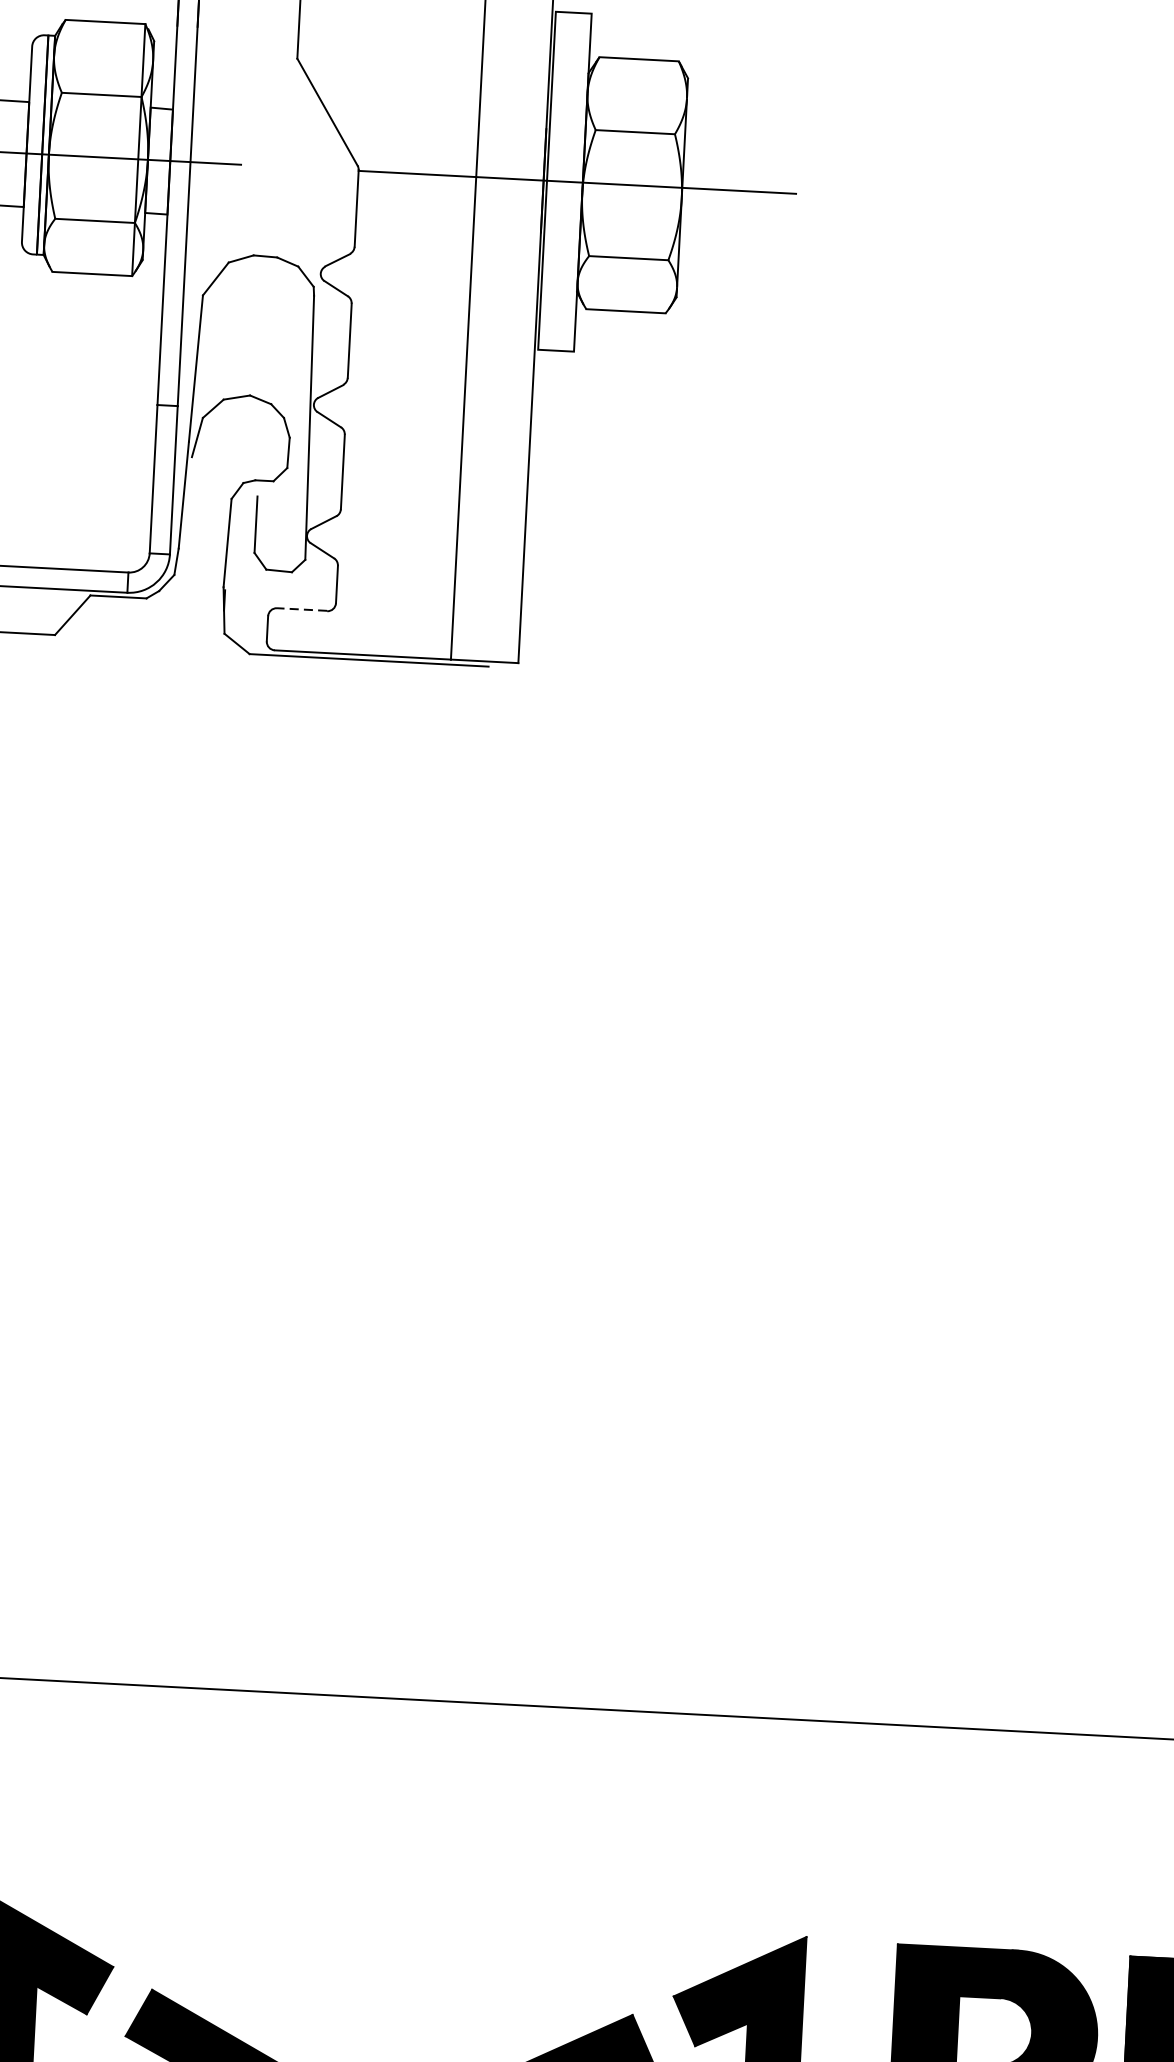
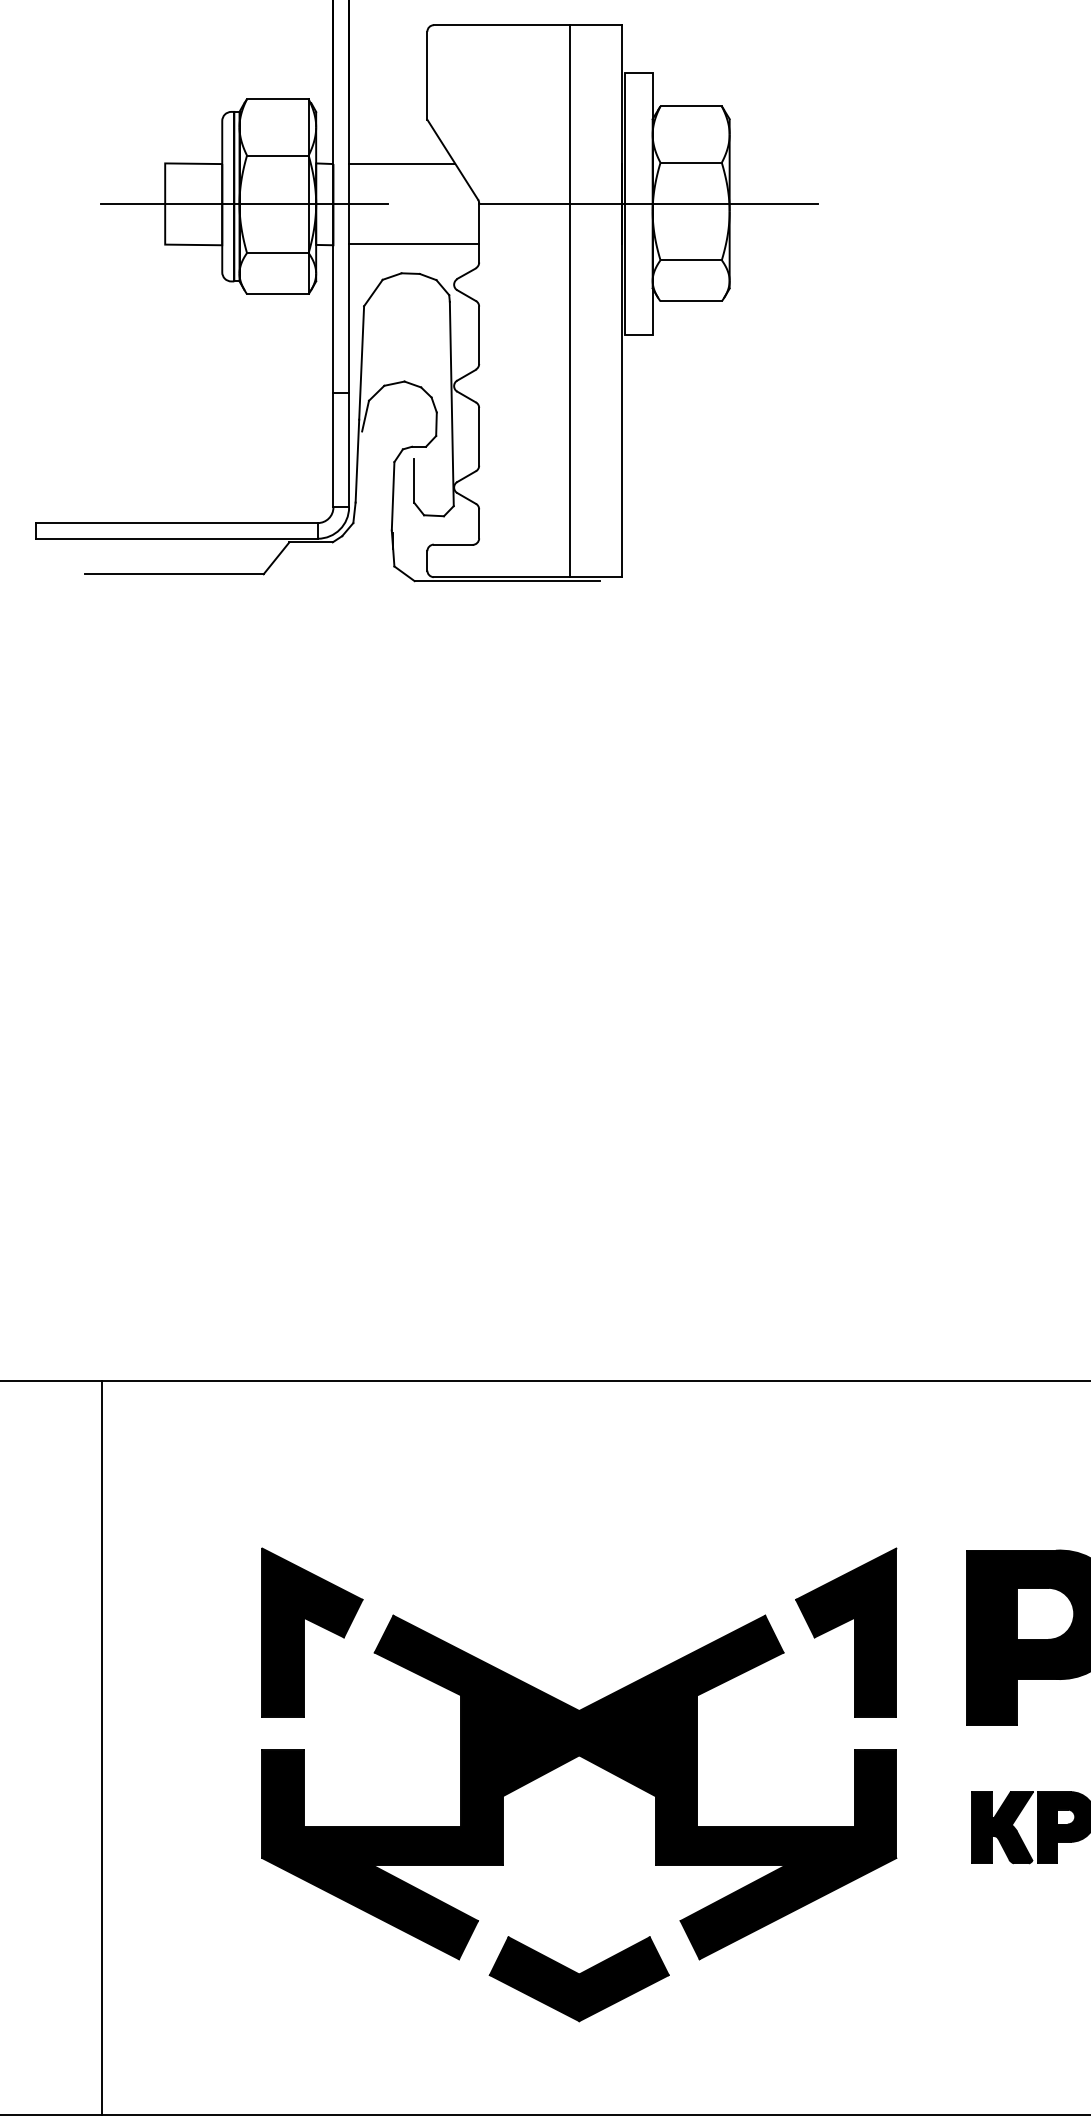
line: (262, 114) -> (402, 164), added
line: (272, 217) -> (414, 243), added
line: (301, 609) -> (452, 544), dashed -> solid

